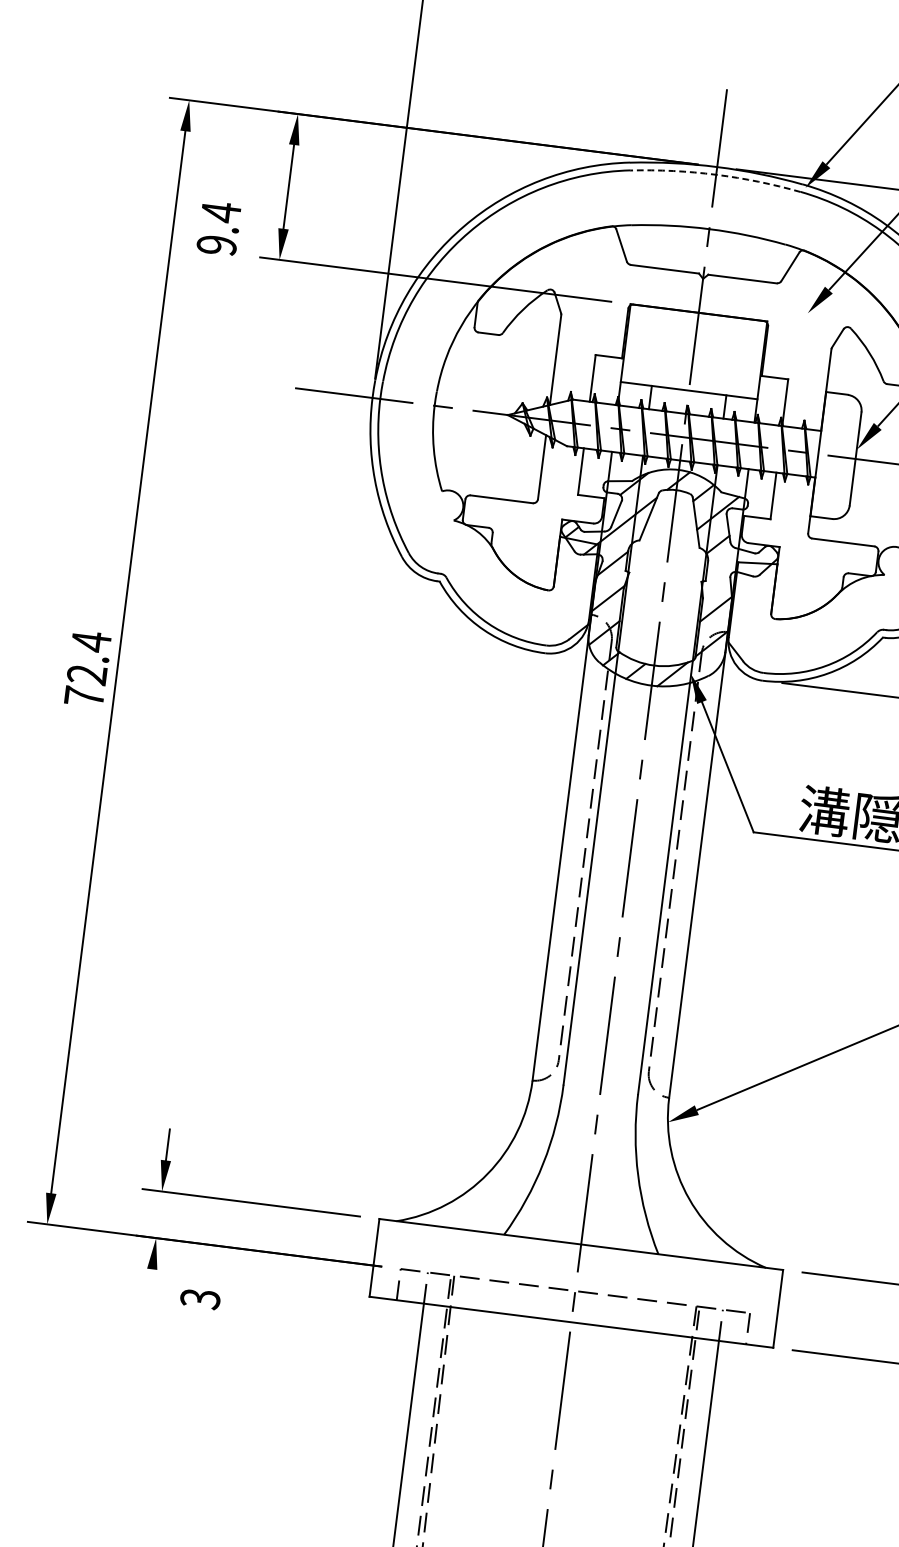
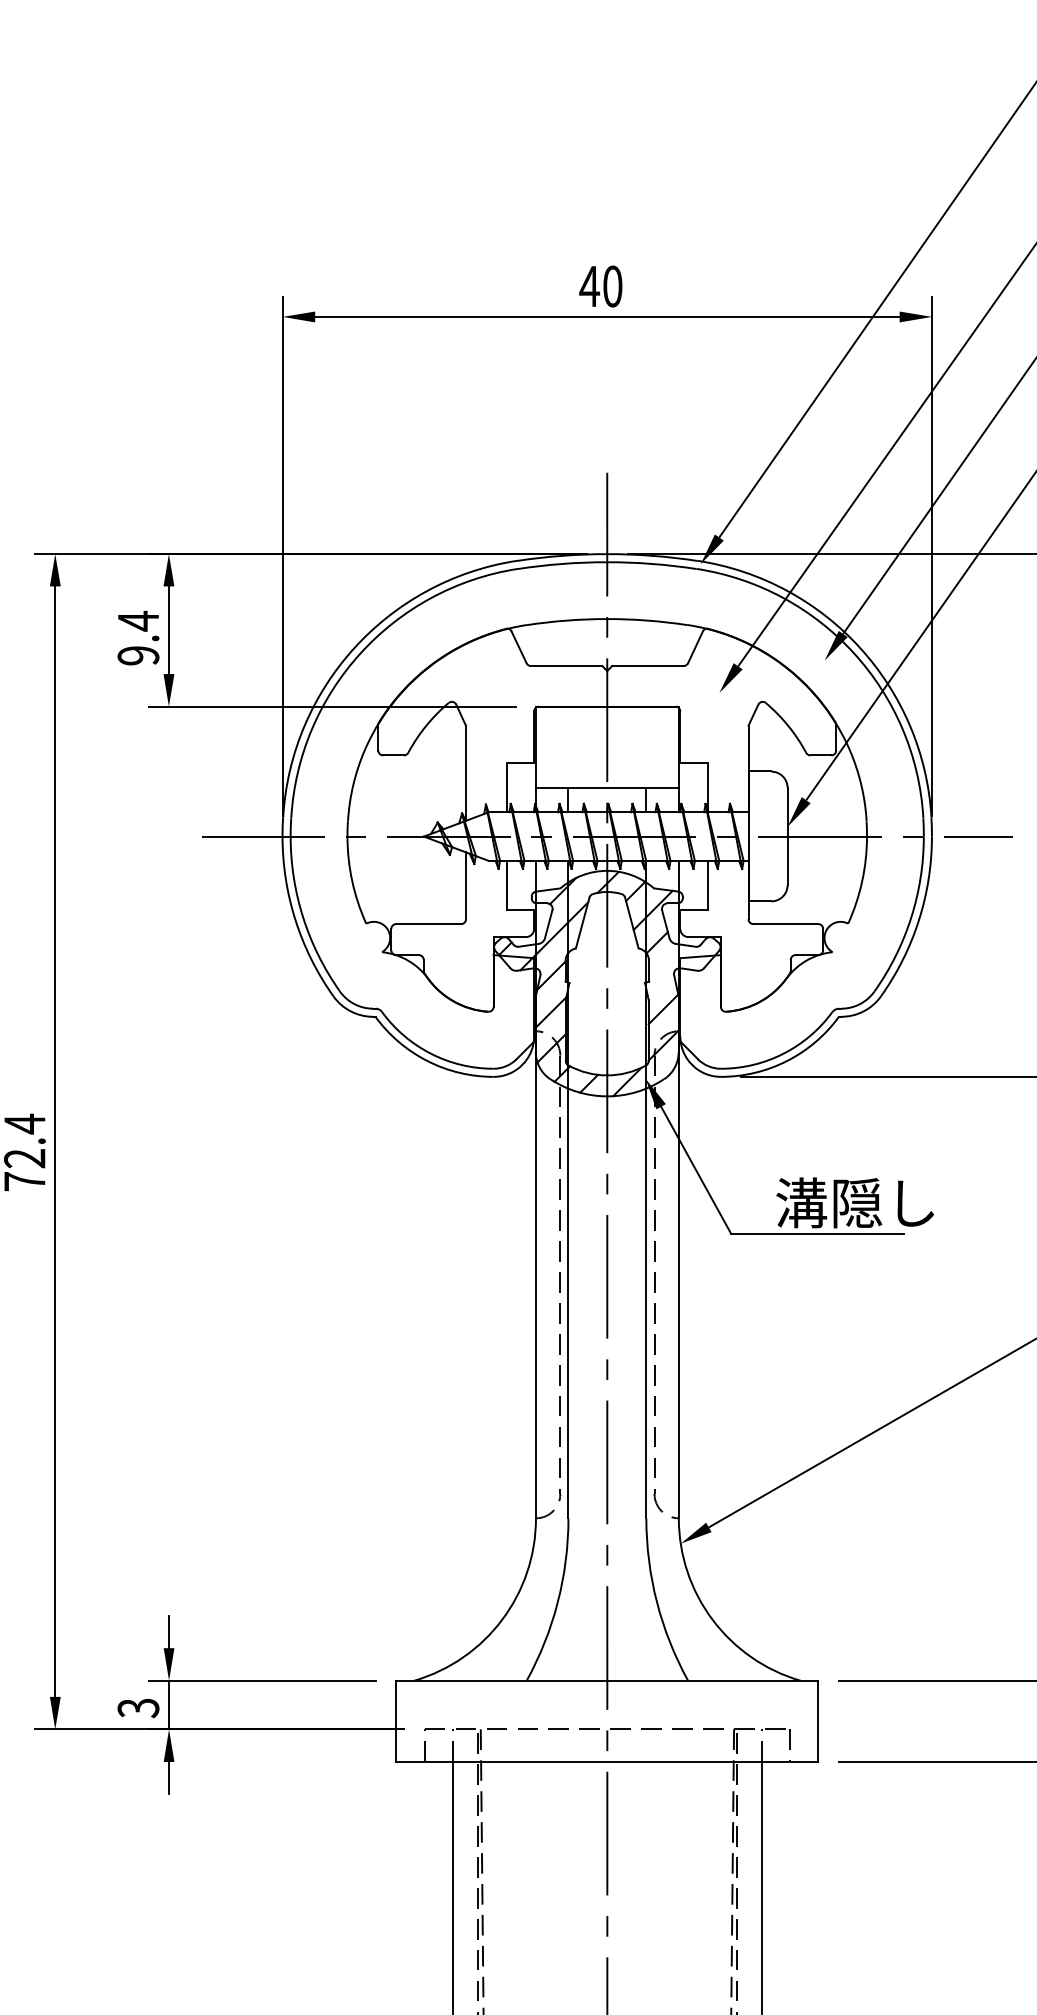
arc: (716, 175) -> (607, 562), dashed -> solid
text: (218, 228) -> (138, 638), moved
line: (159, 1214) -> (169, 1704), added
line: (150, 1285) -> (169, 1778), added
text: (200, 1299) -> (138, 1708), moved

